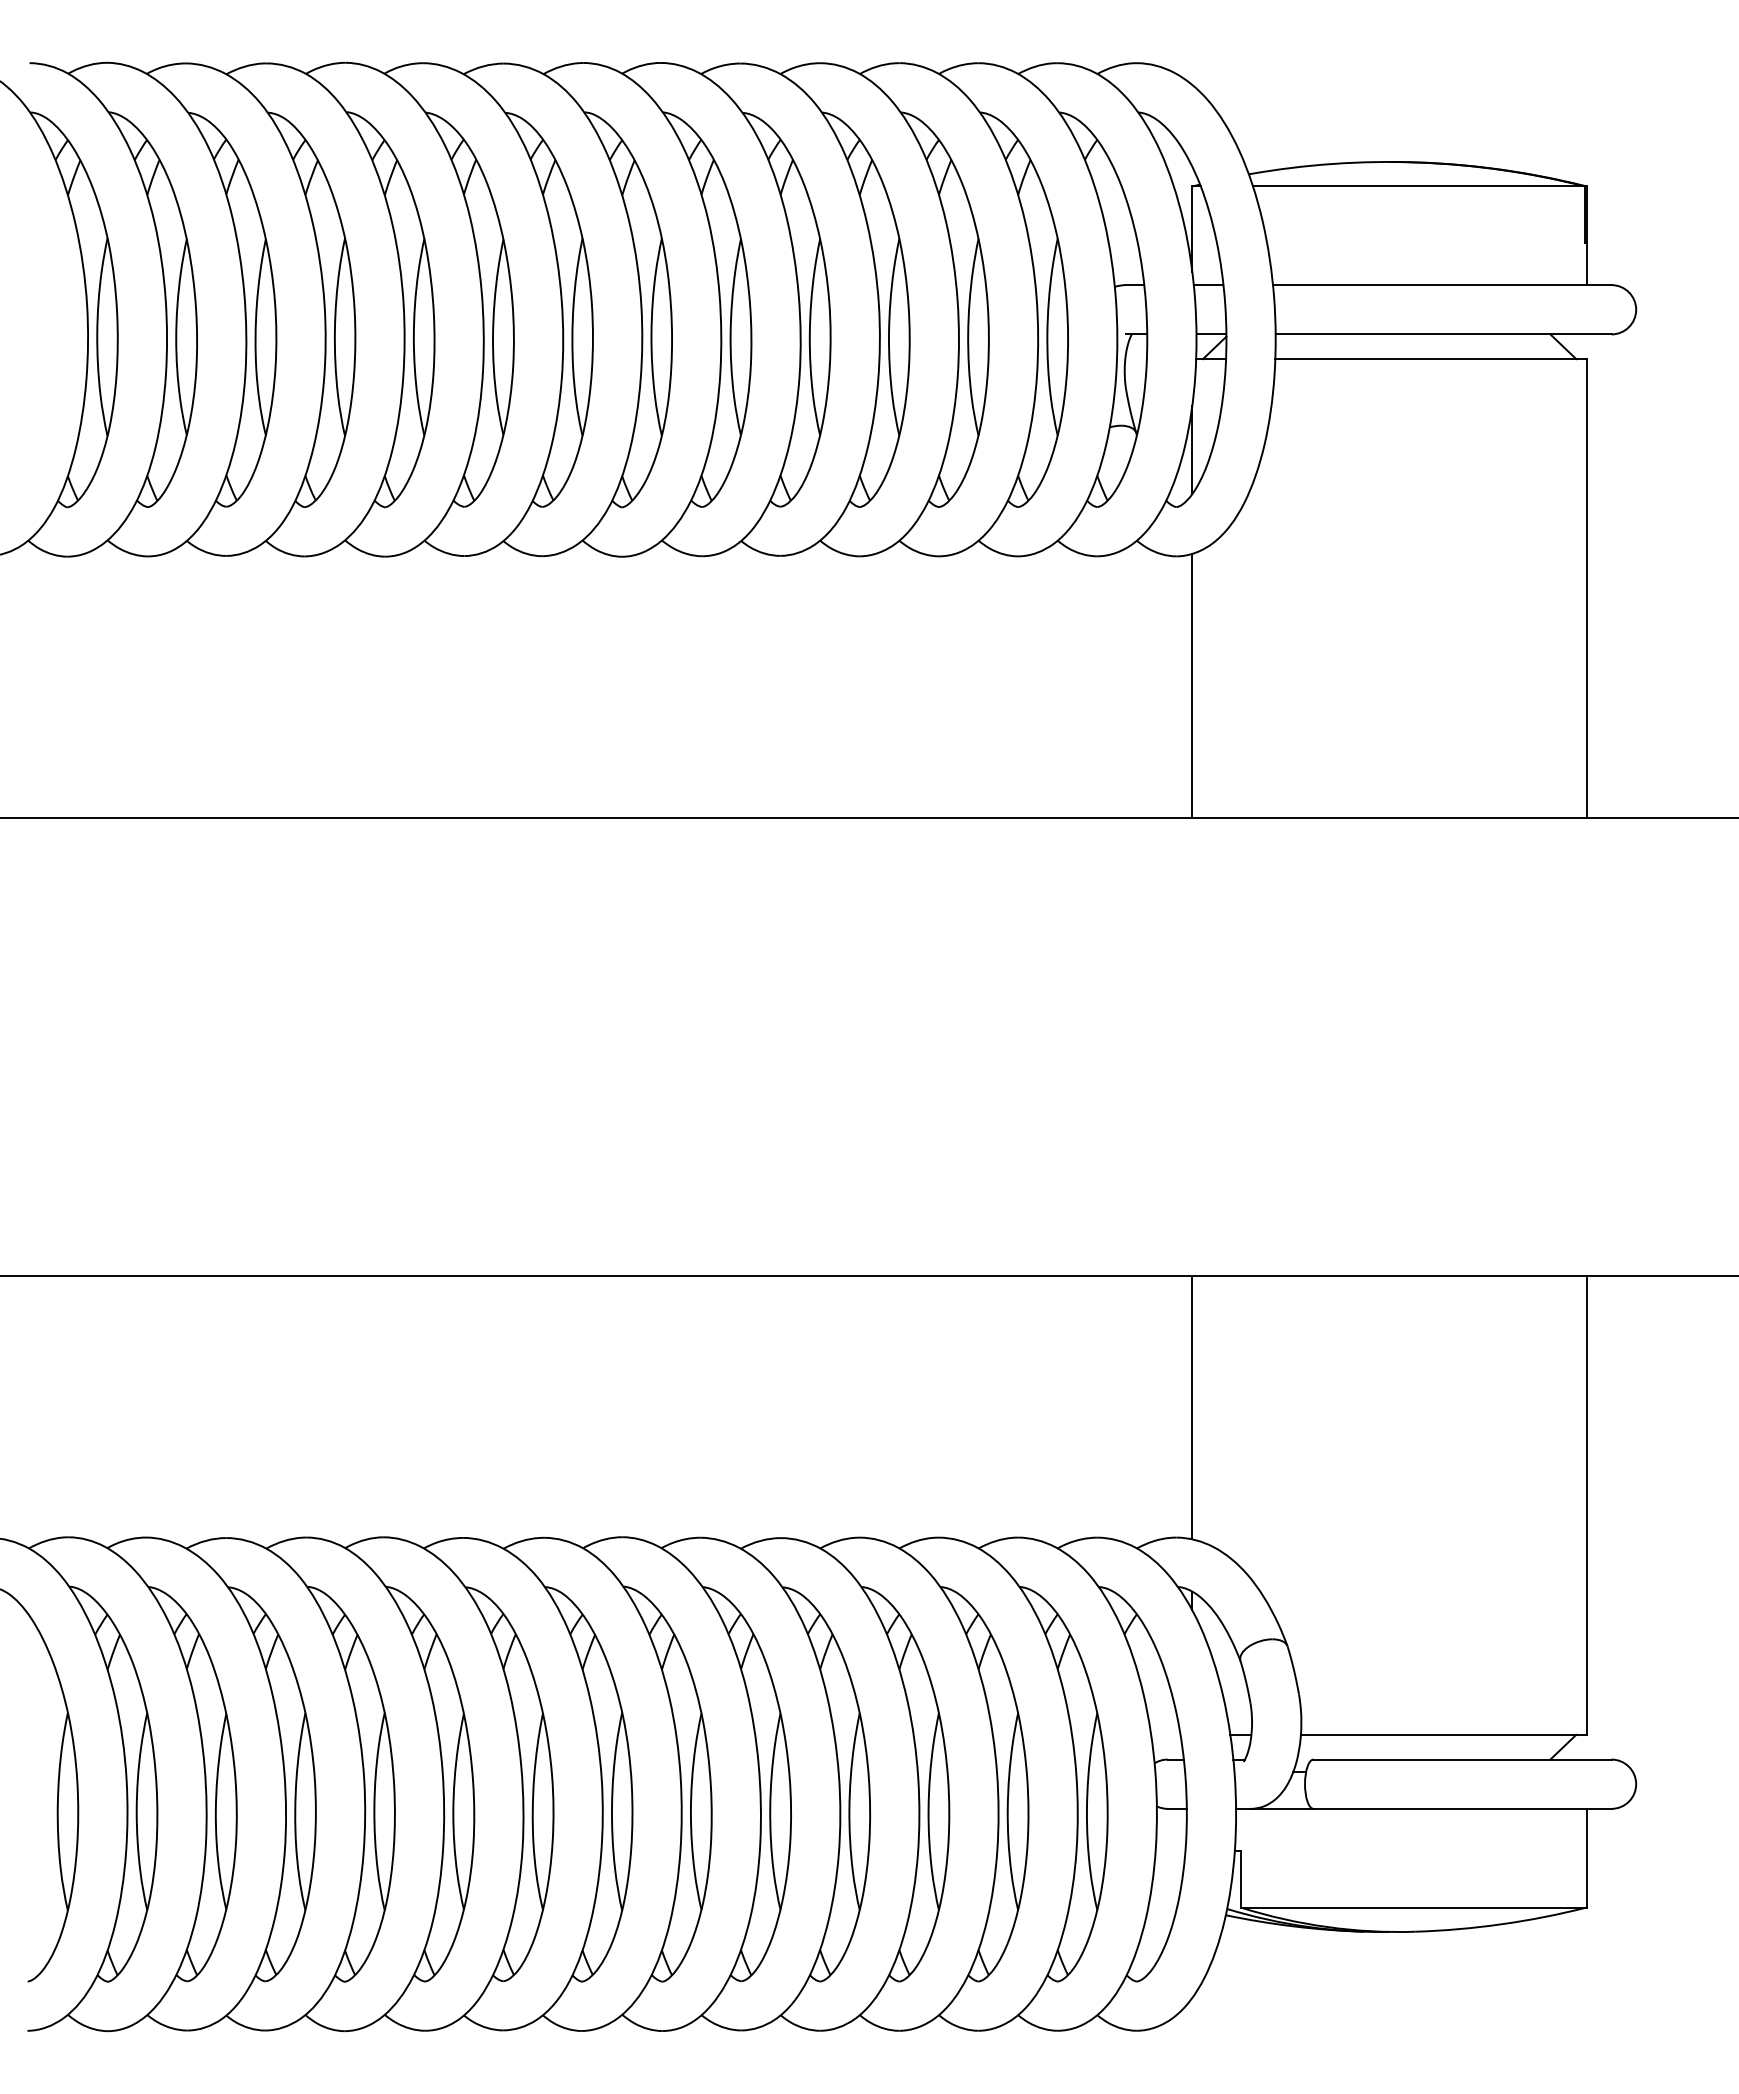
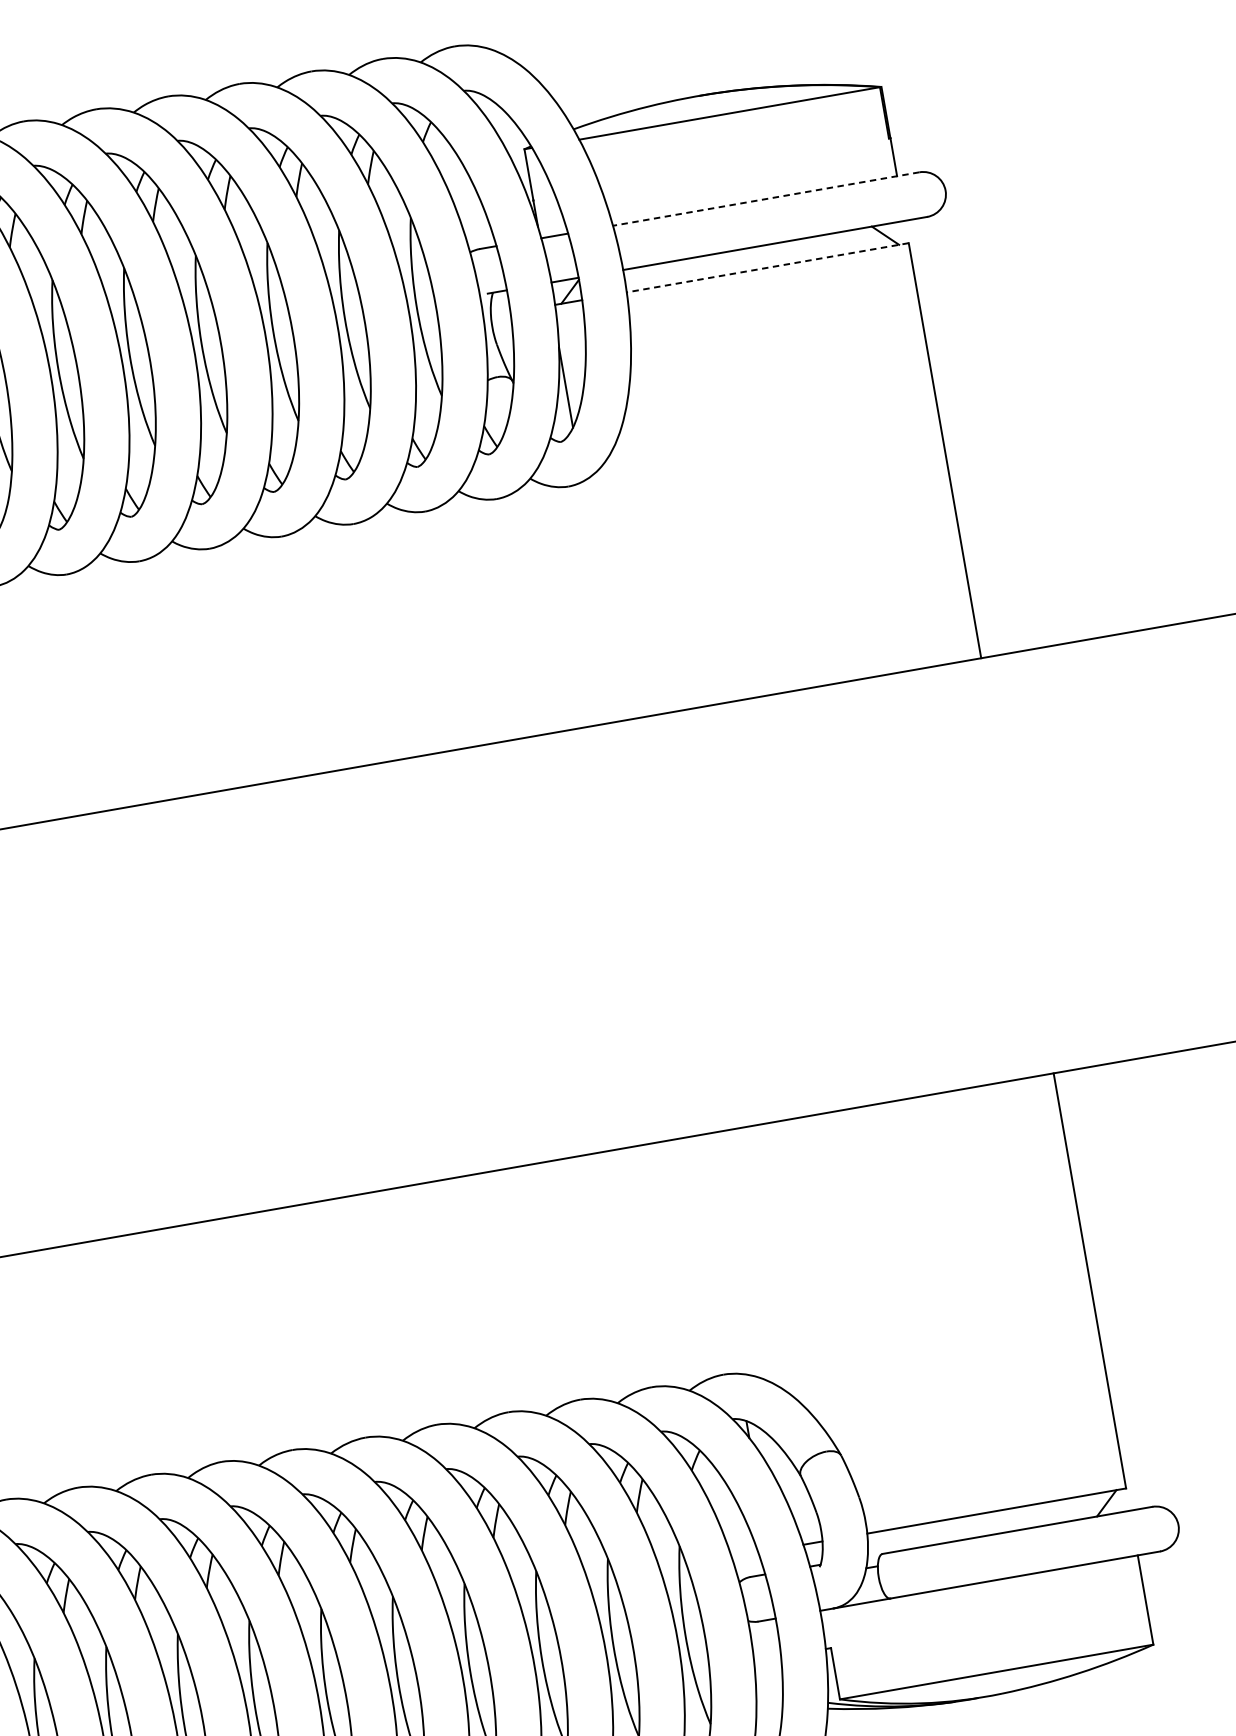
line: (1441, 285) -> (765, 199), solid -> dashed
line: (1431, 359) -> (768, 268), solid -> dashed
line: (1192, 685) -> (603, 600), removed
line: (1192, 1407) -> (717, 1254), removed

